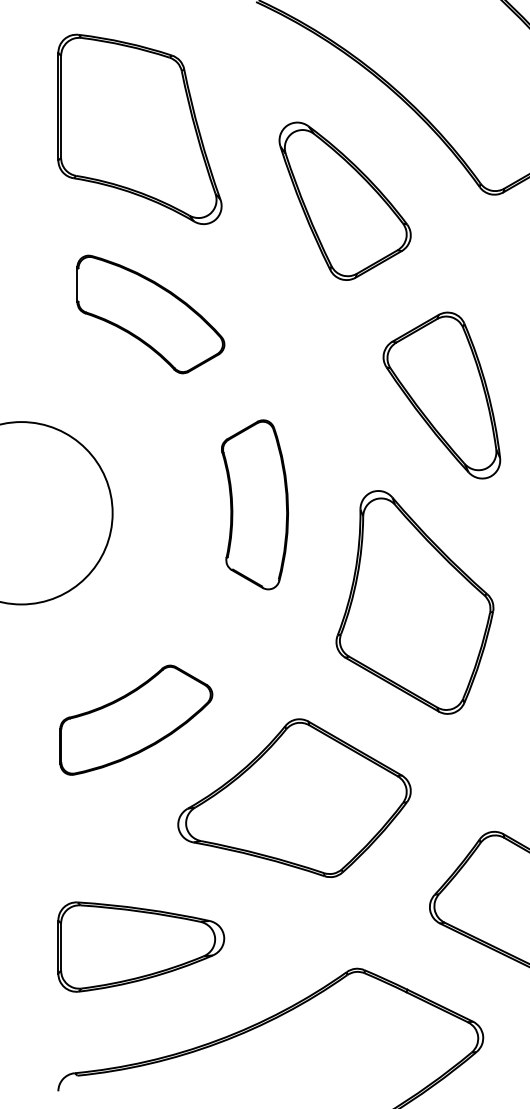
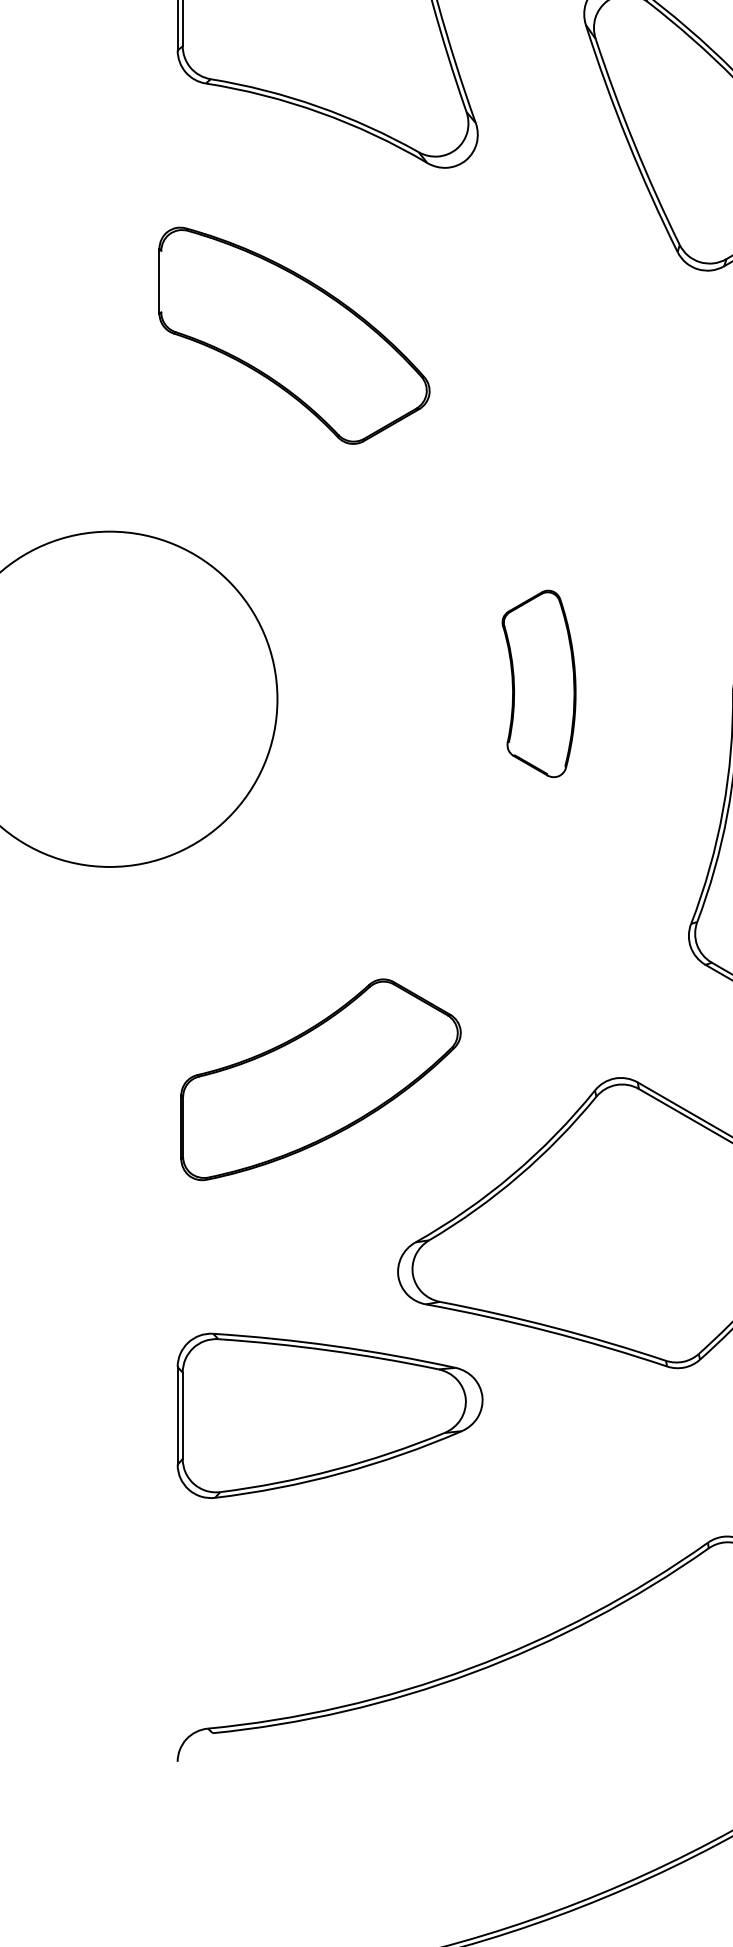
part: (150, 314) -> (293, 335), moved
part: (254, 504) -> (538, 683), size x0.6
part: (141, 946) -> (330, 1414), moved

